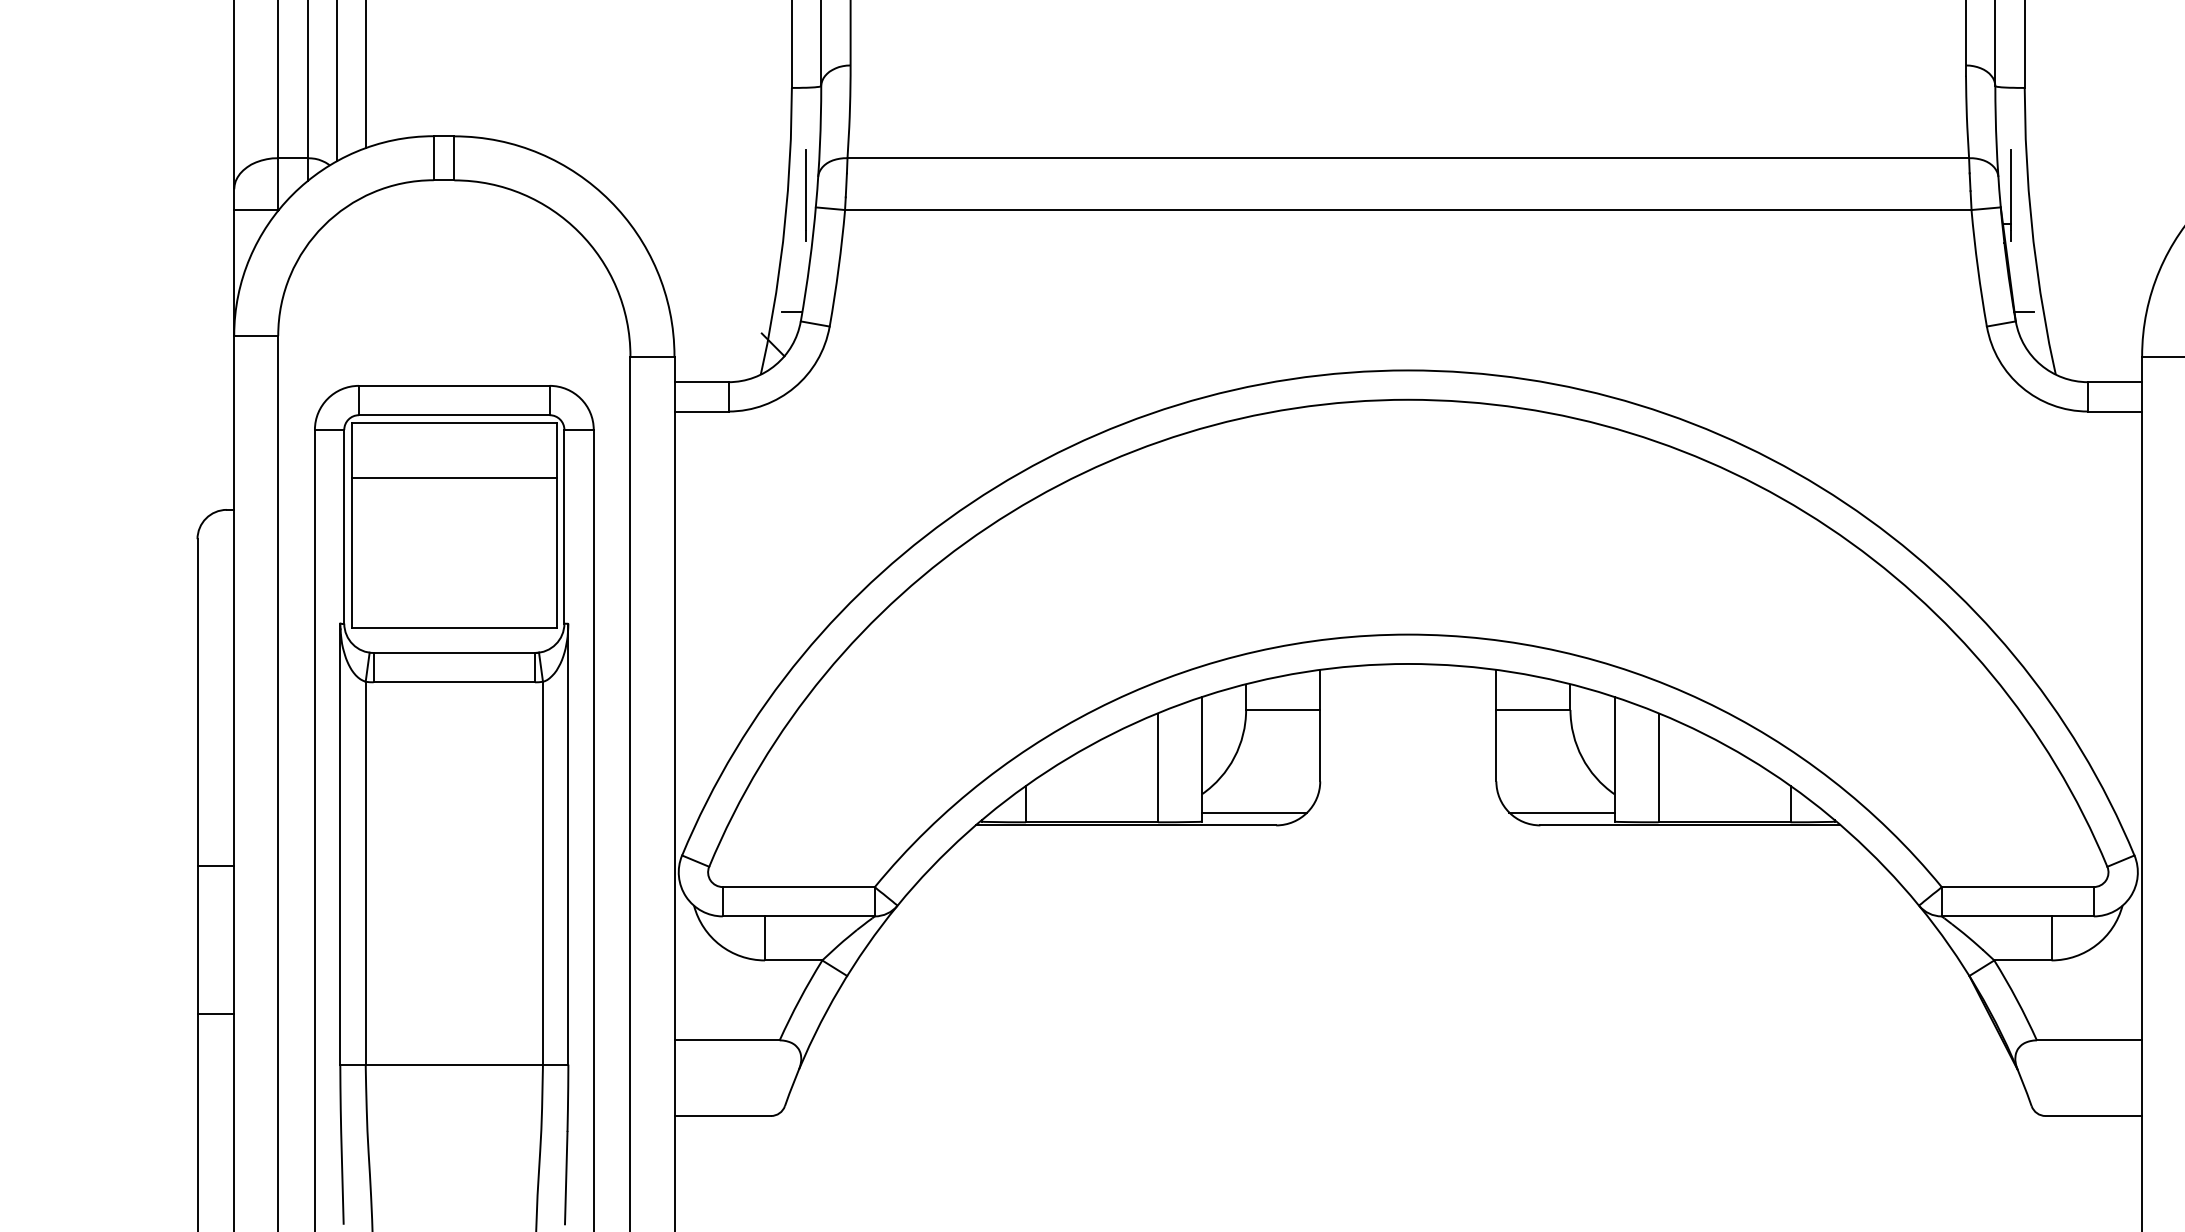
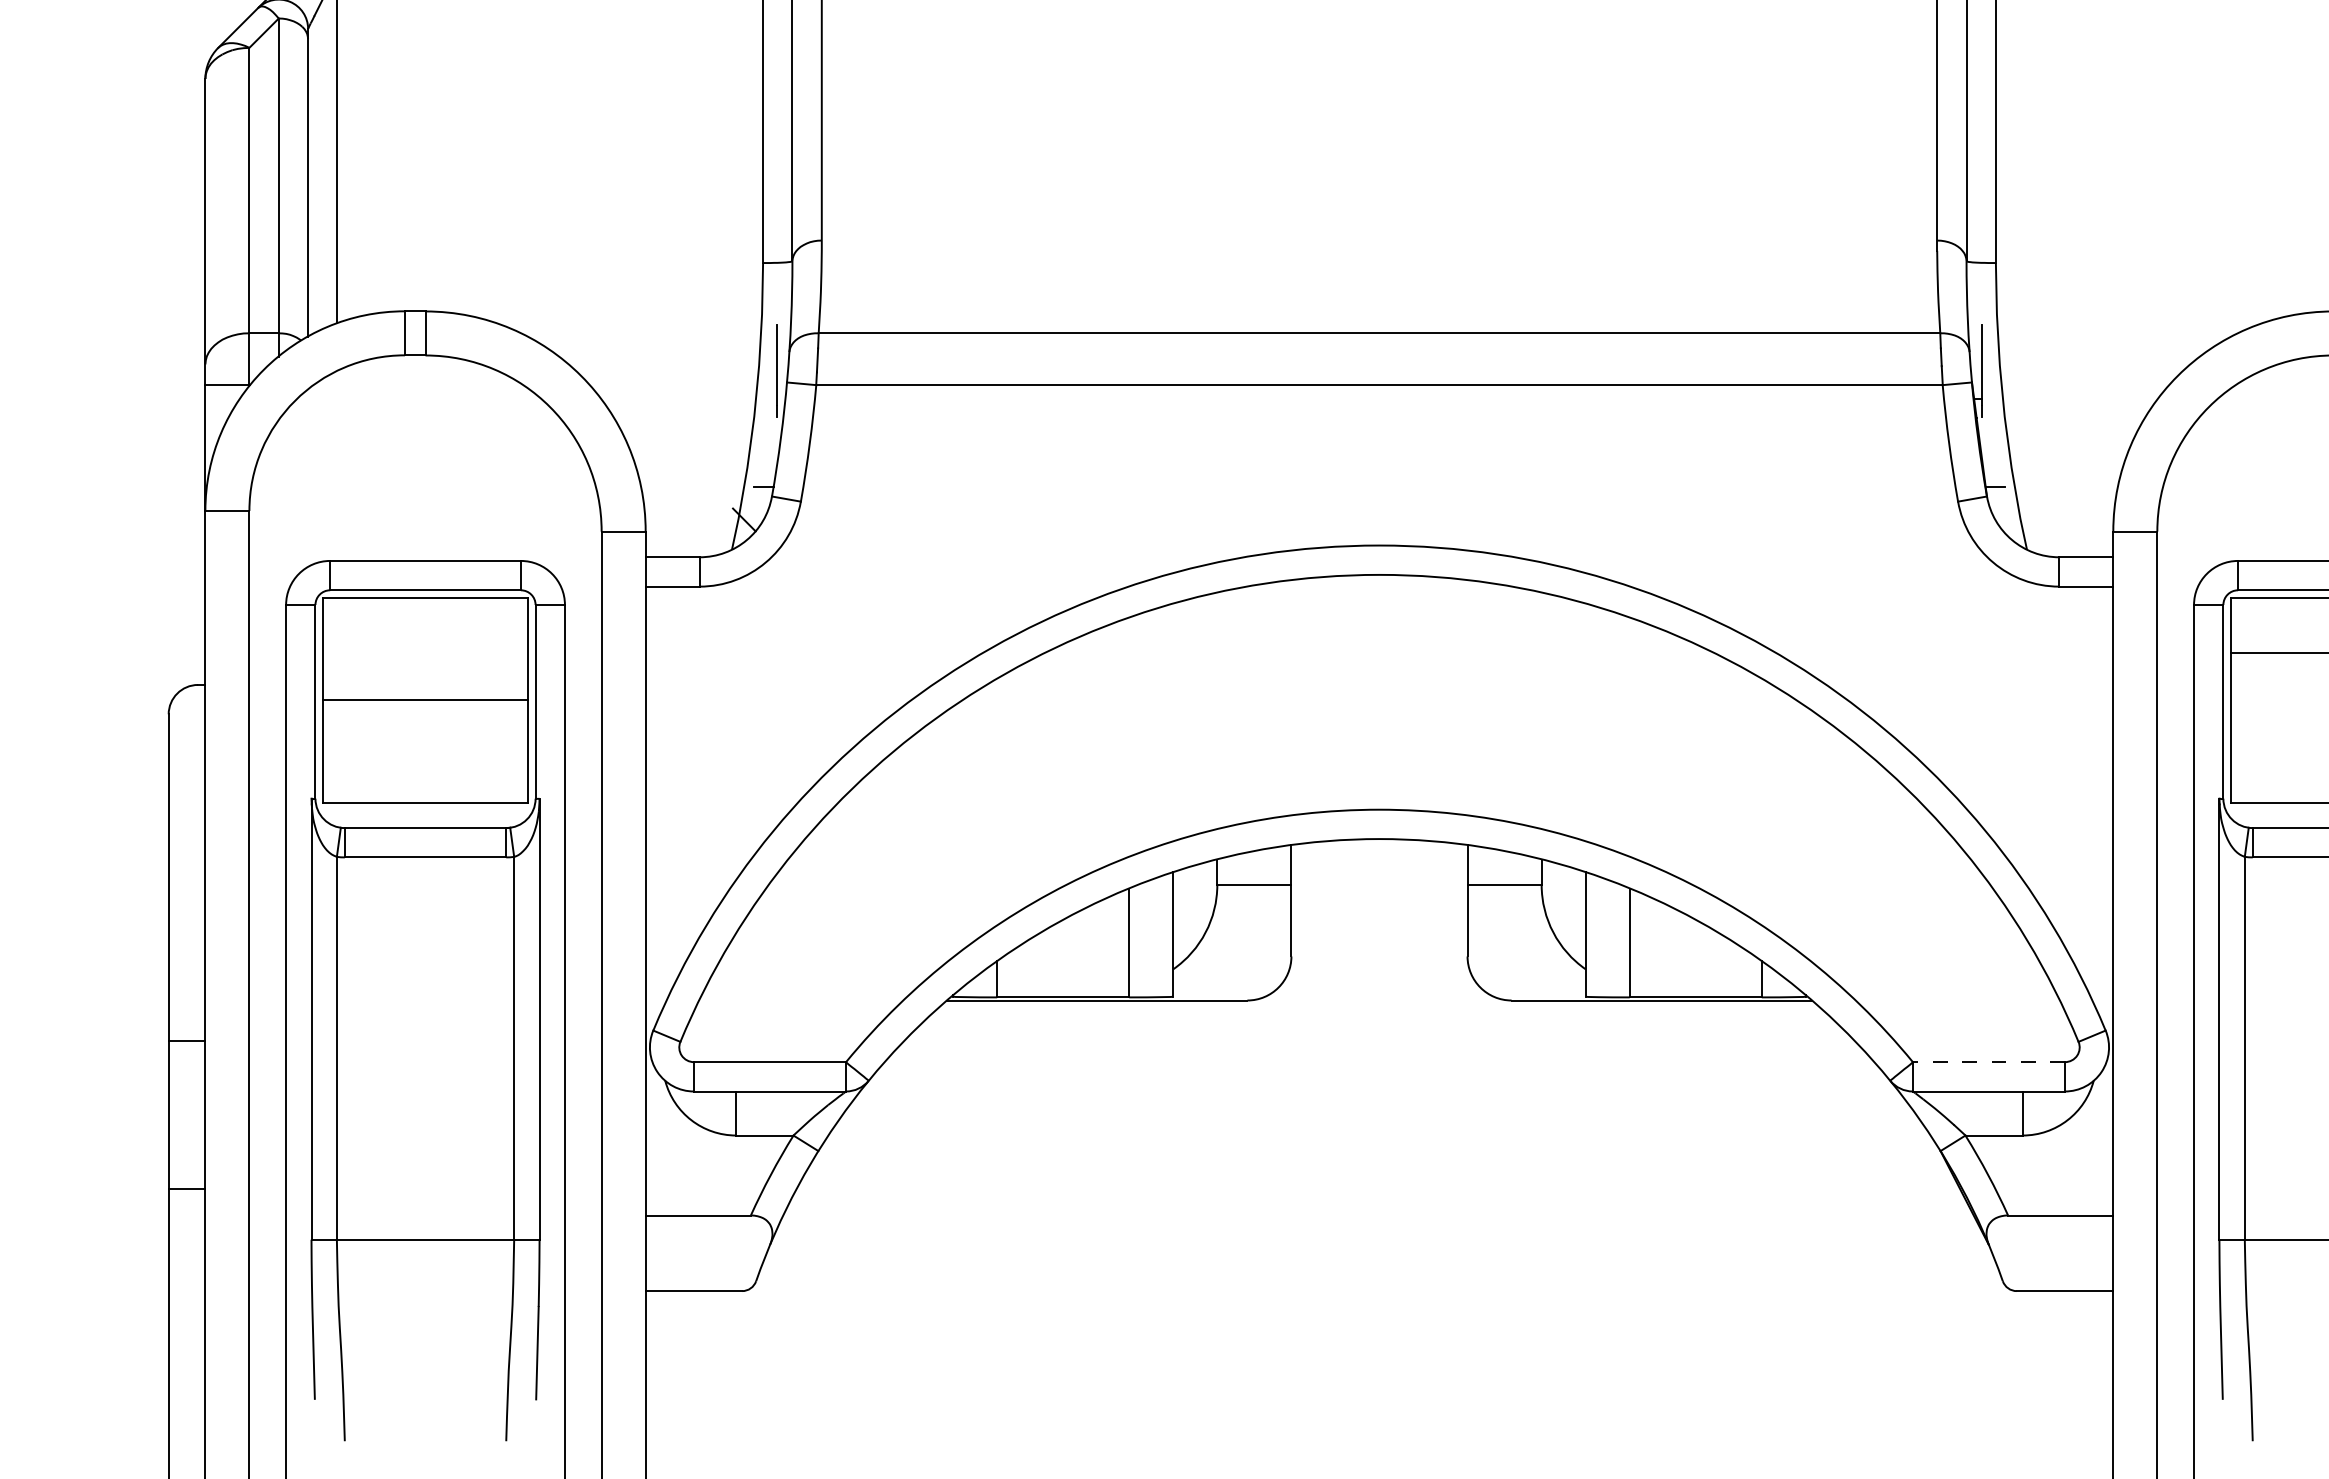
line: (454, 478) -> (425, 700), moved
line: (1254, 812) -> (1225, 987), removed
line: (1561, 812) -> (1532, 987), removed
line: (2017, 887) -> (1988, 1062), solid -> dashed

